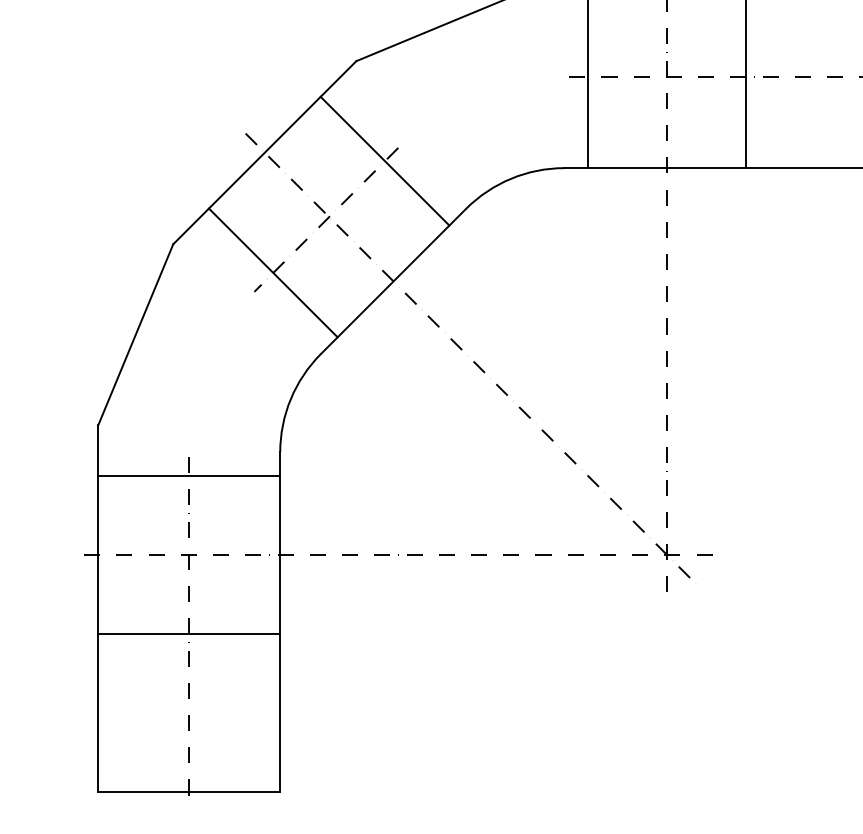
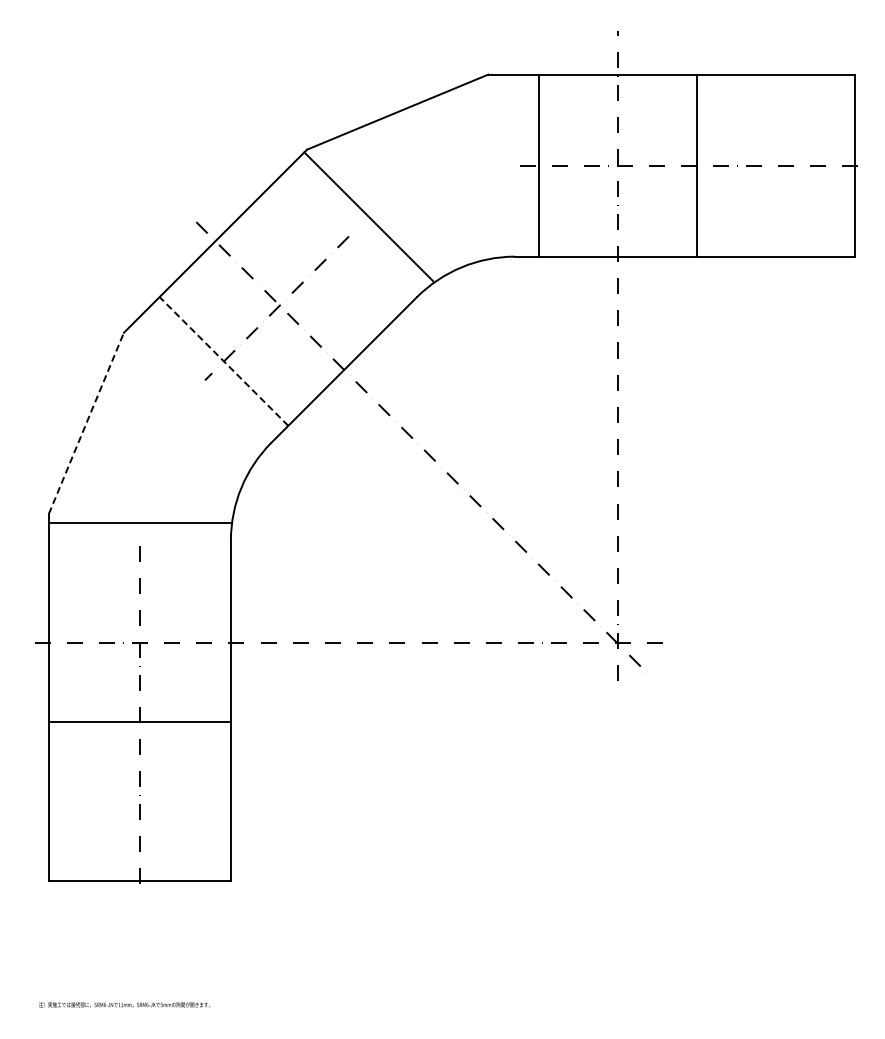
line: (384, 160) -> (368, 216), moved
line: (272, 272) -> (223, 361), solid -> dashed
line: (135, 333) -> (86, 422), solid -> dashed
line: (188, 475) -> (139, 523), moved

